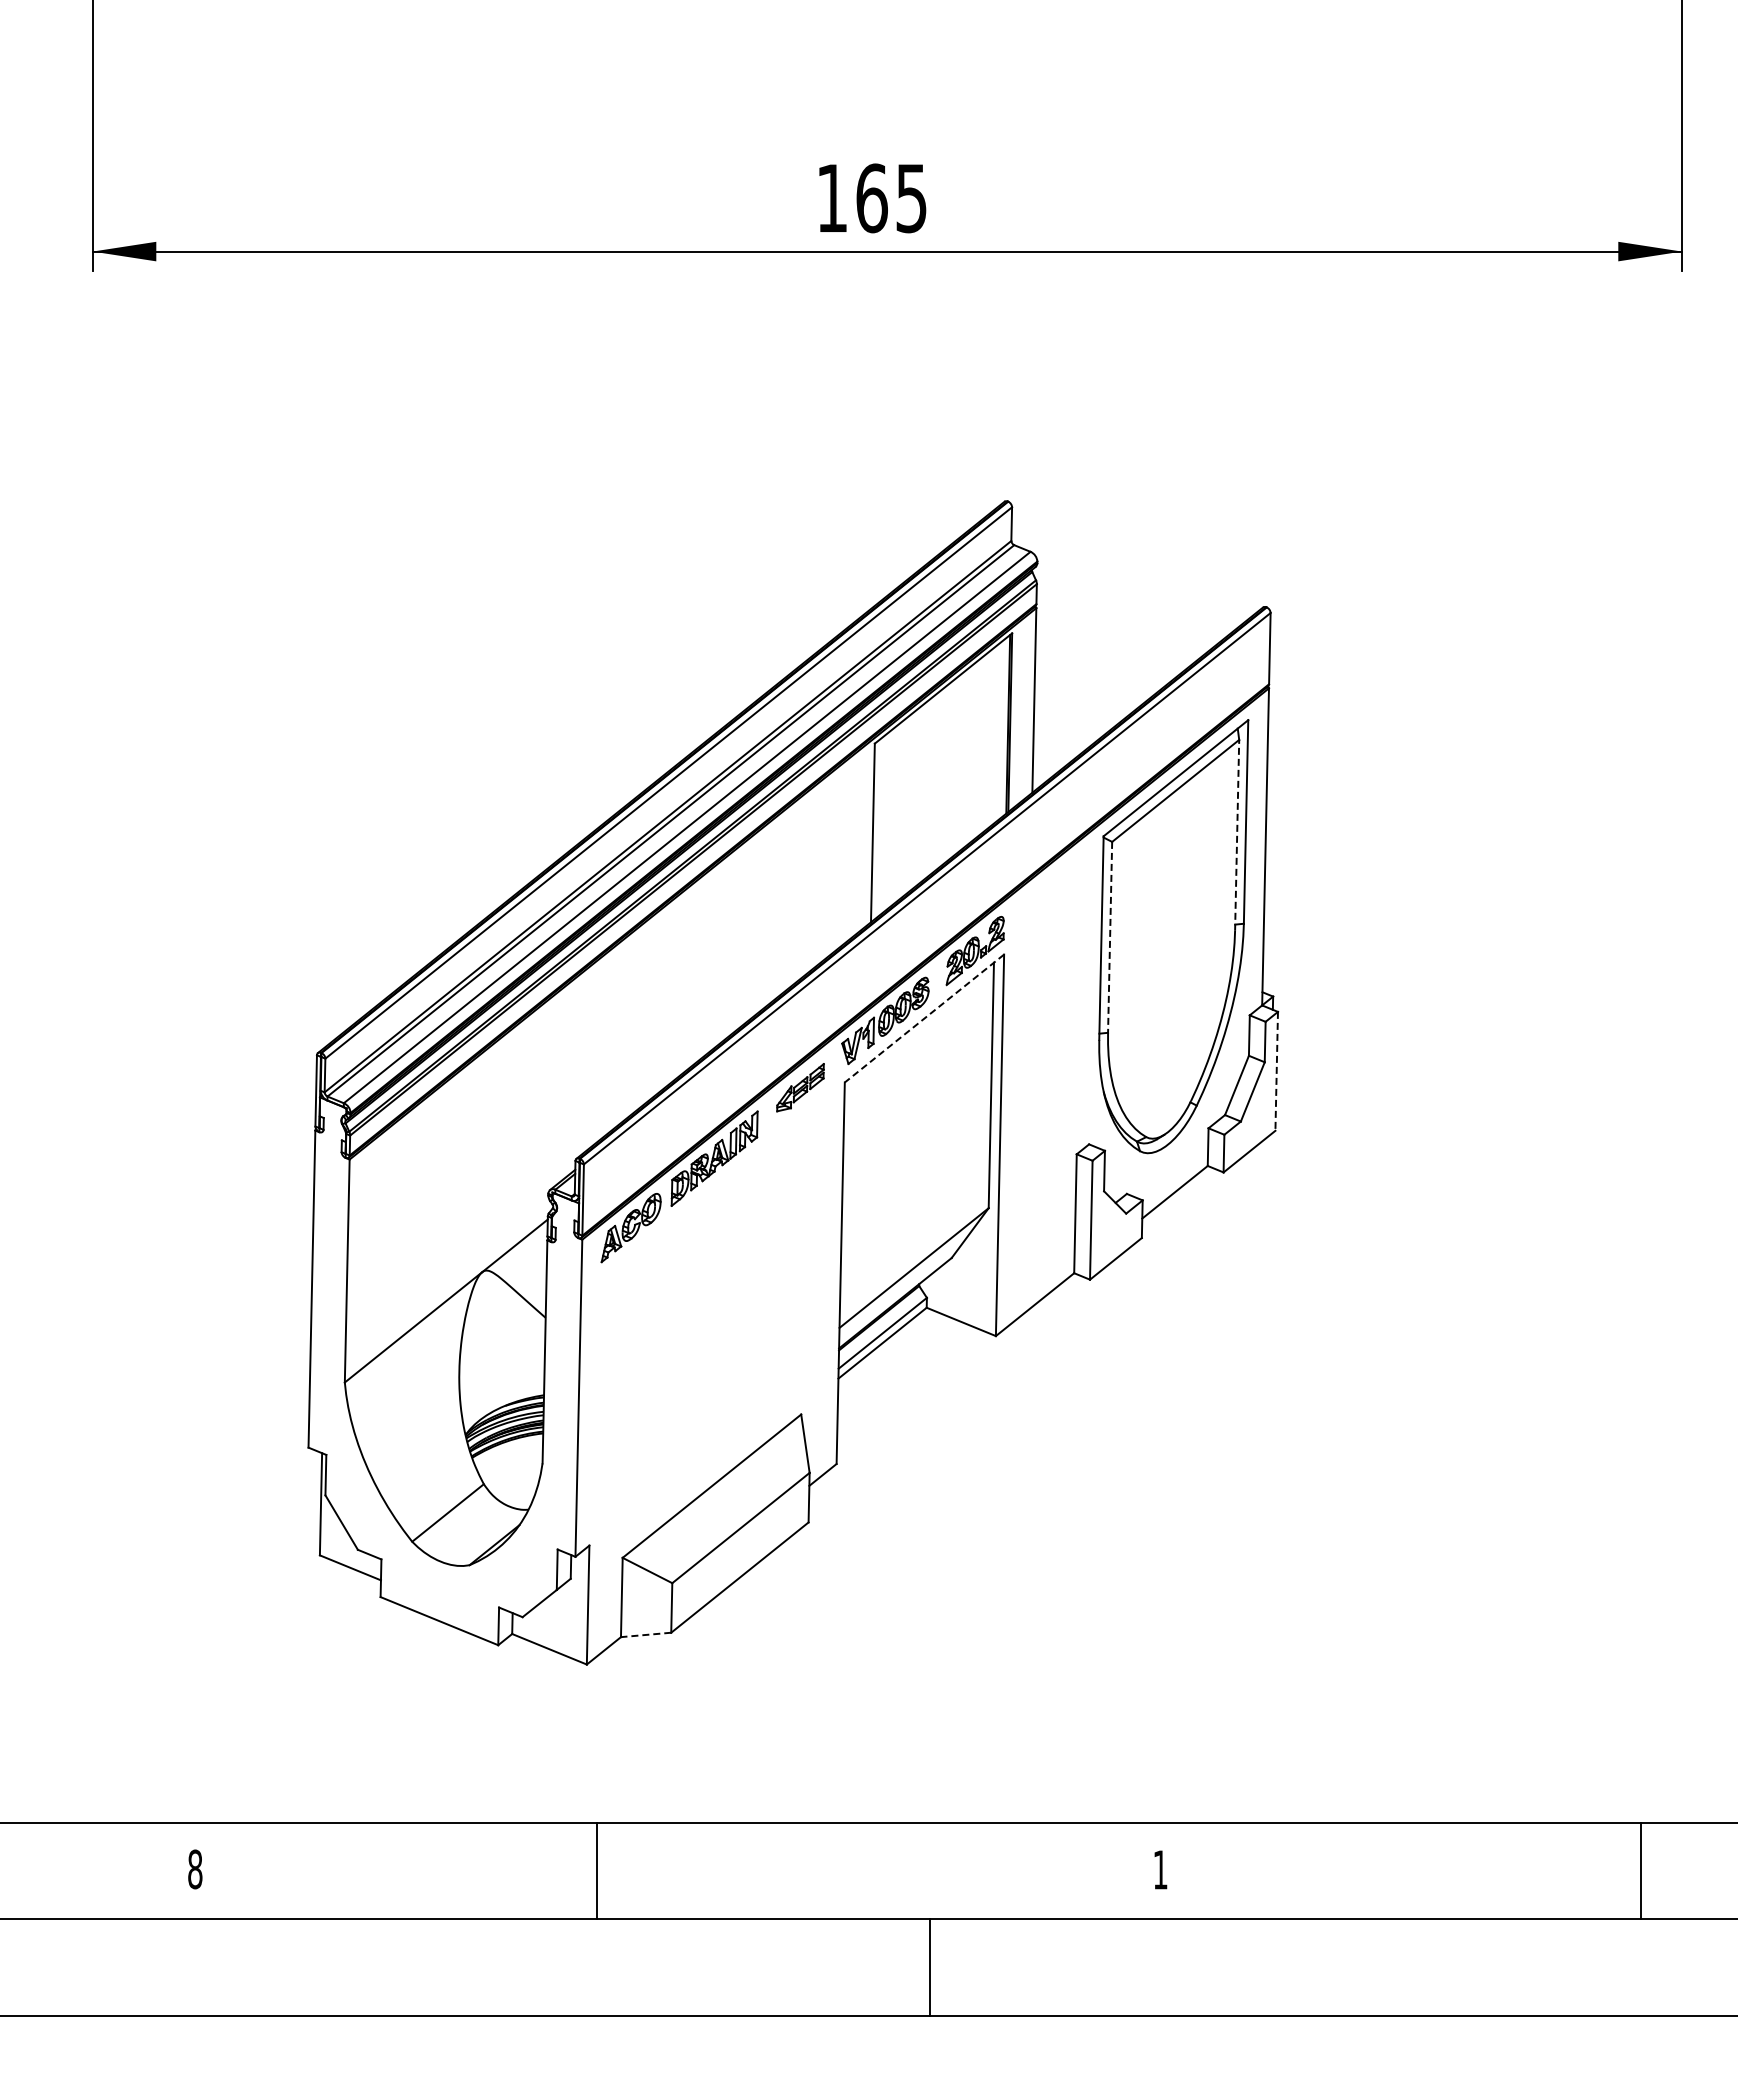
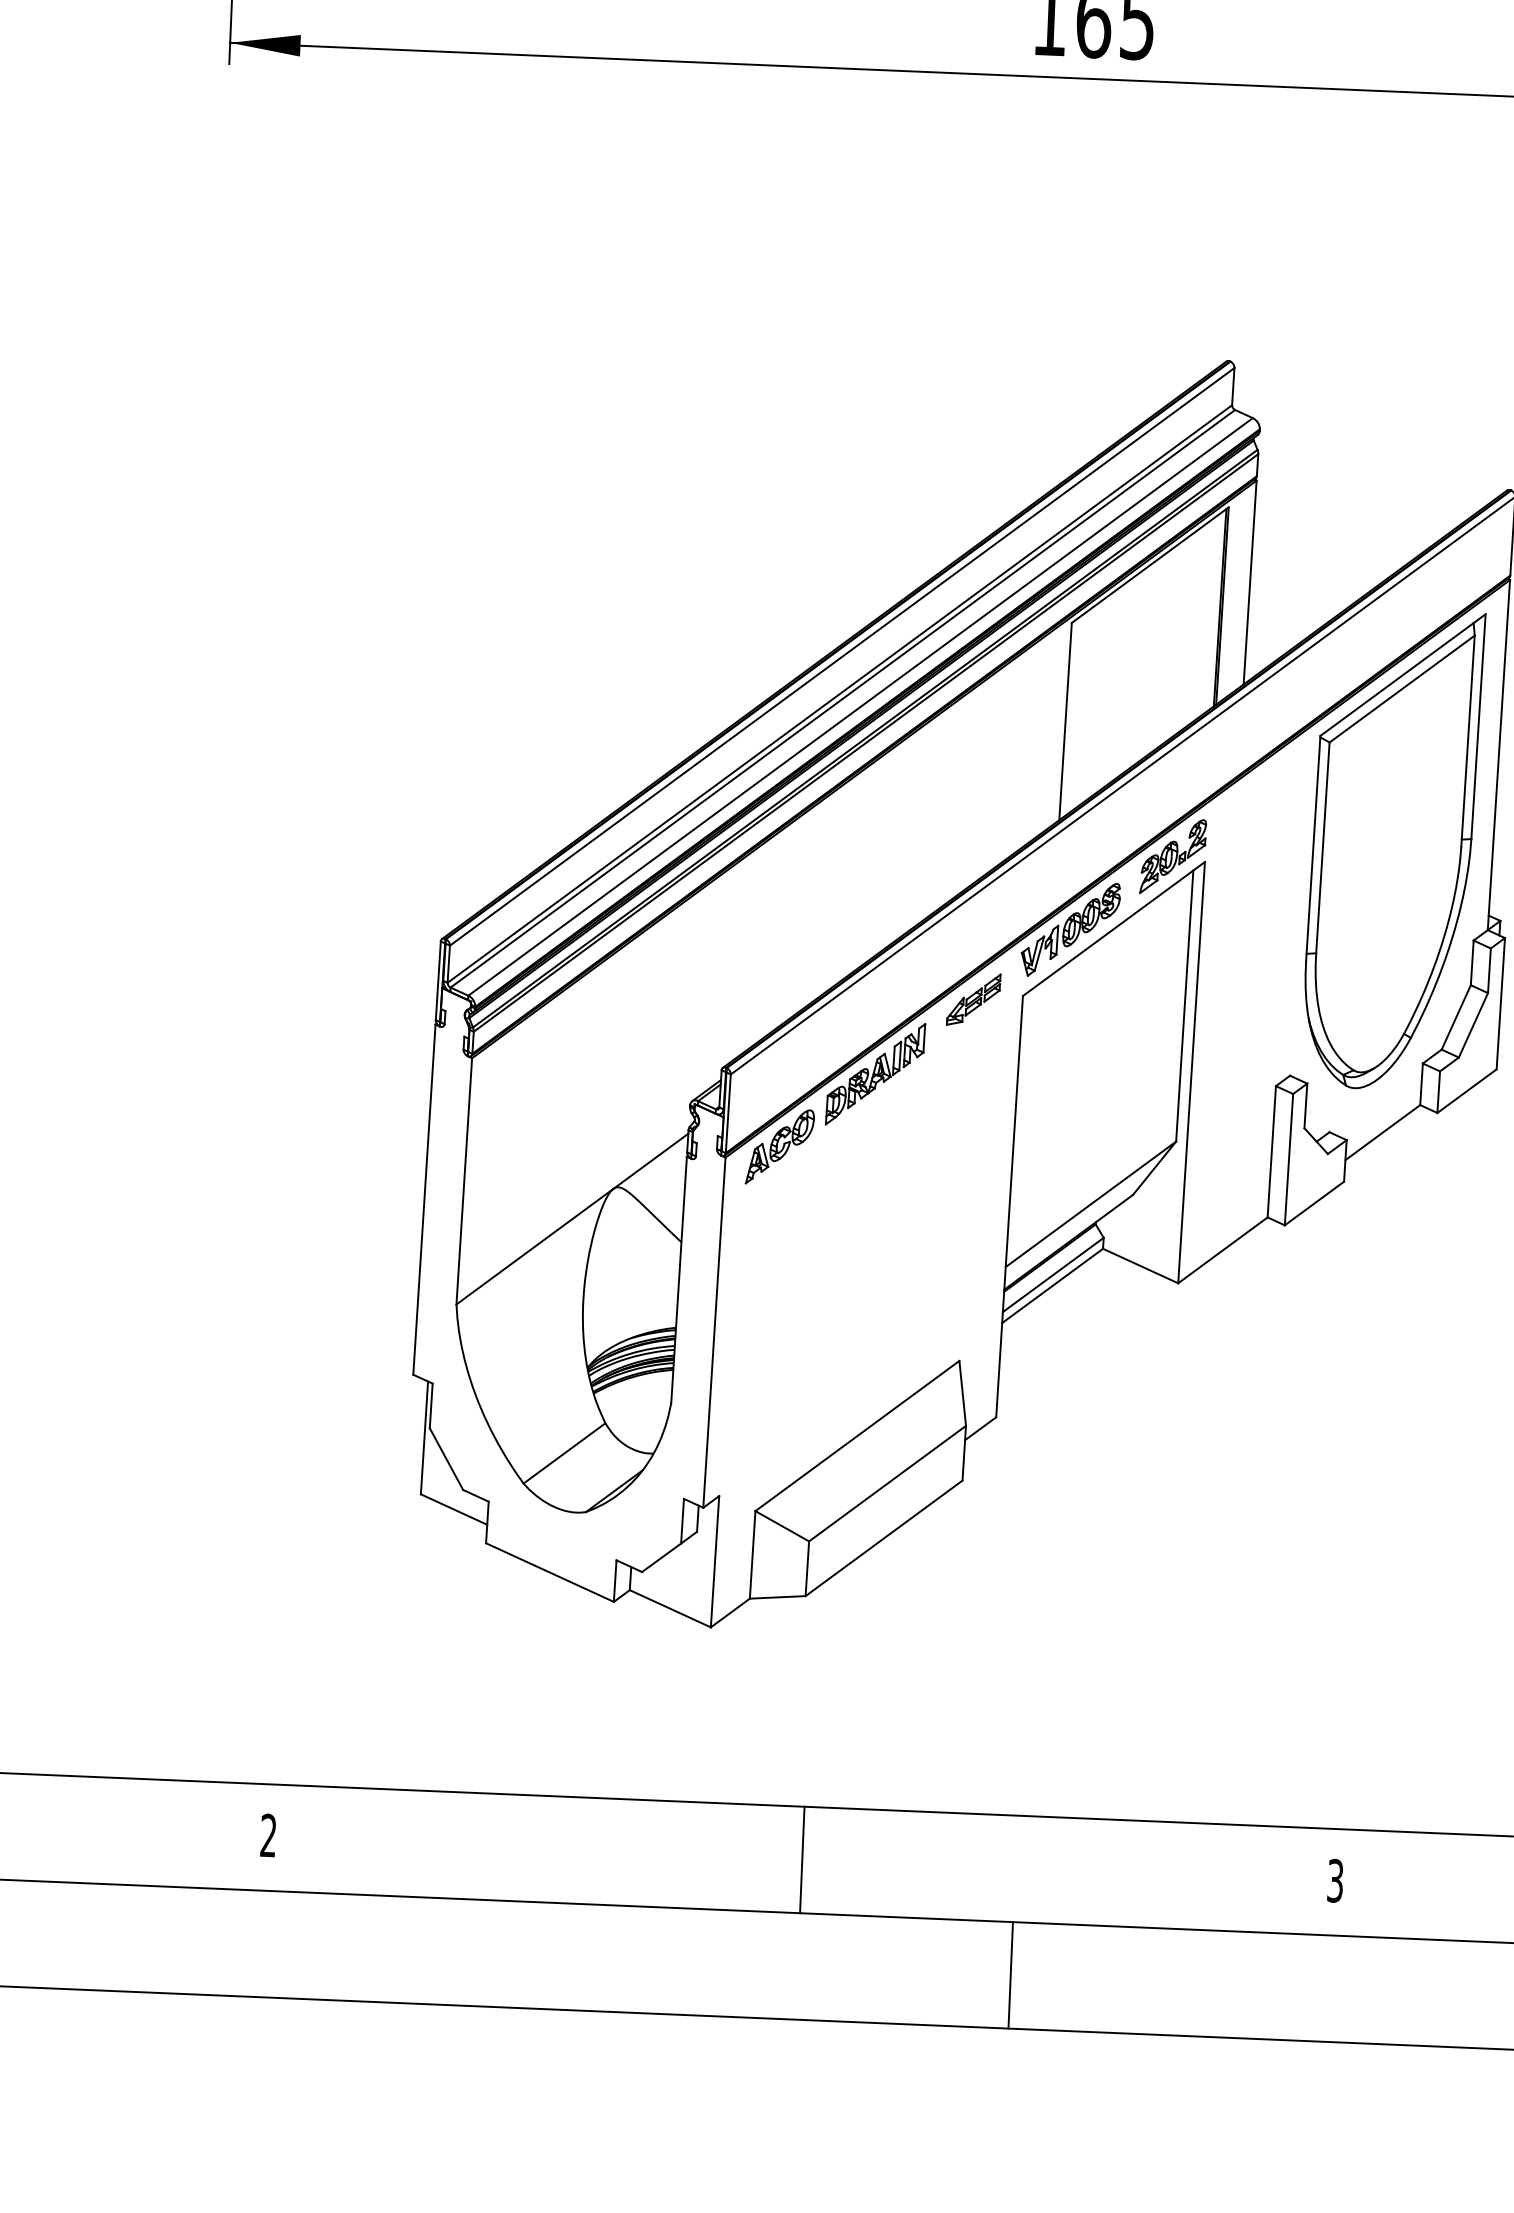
line: (1237, 834) -> (1468, 740), dashed -> solid
line: (1110, 937) -> (1323, 848), dashed -> solid
line: (924, 1018) -> (1113, 928), dashed -> solid
line: (1276, 1071) -> (1500, 1003), dashed -> solid
line: (645, 1634) -> (777, 1596), dashed -> solid
text: (195, 1869) -> (268, 1835), 8 -> 2
text: (1160, 1869) -> (1335, 1880), 1 -> 3
line: (597, 1871) -> (802, 1860), moved
line: (929, 1967) -> (1010, 1975), moved

